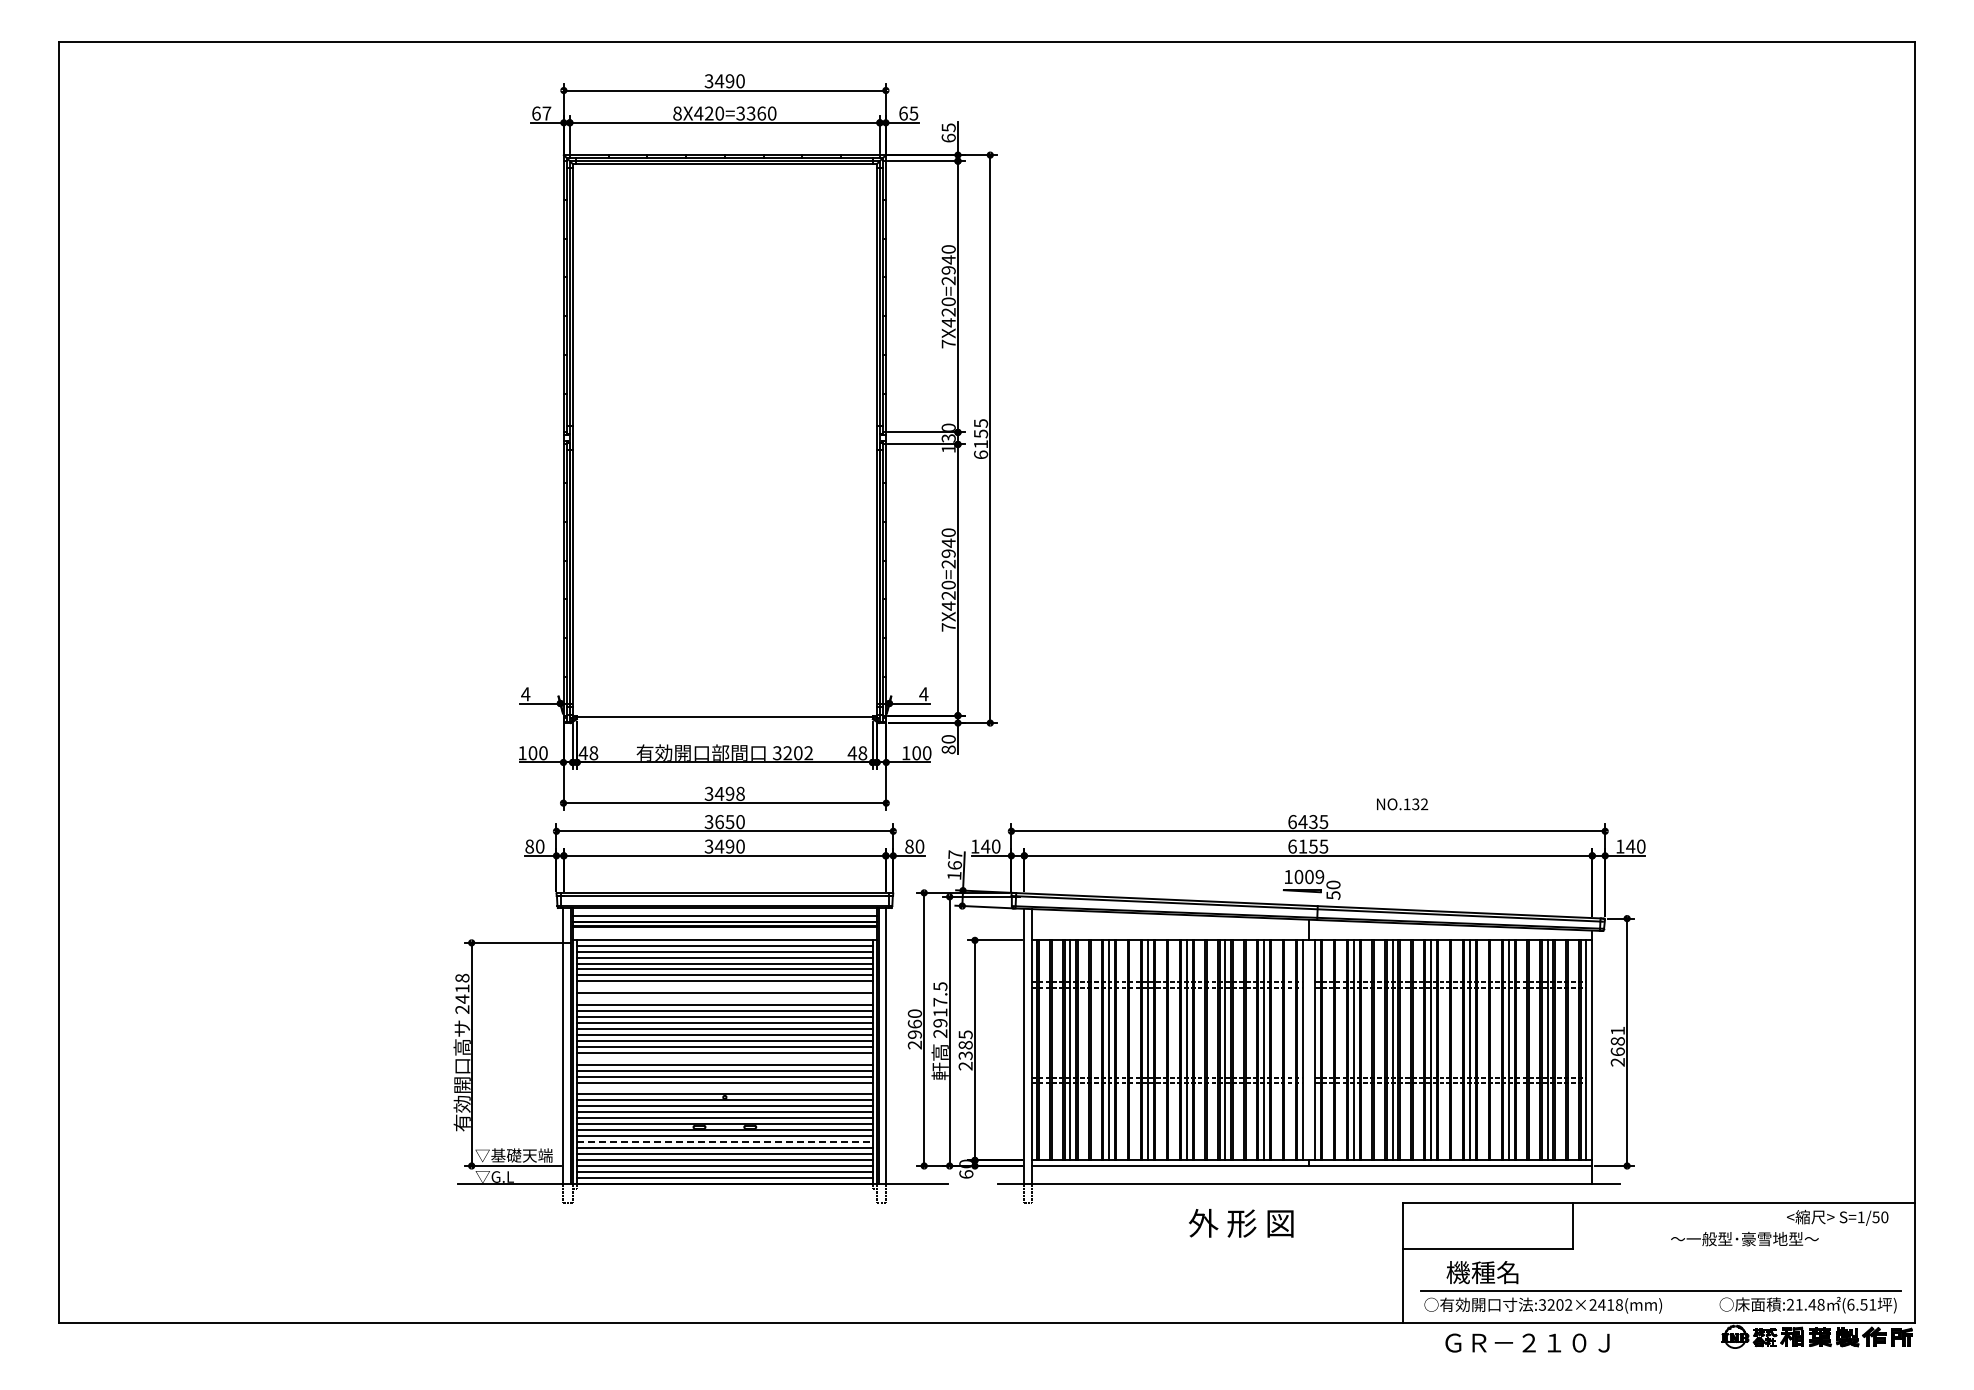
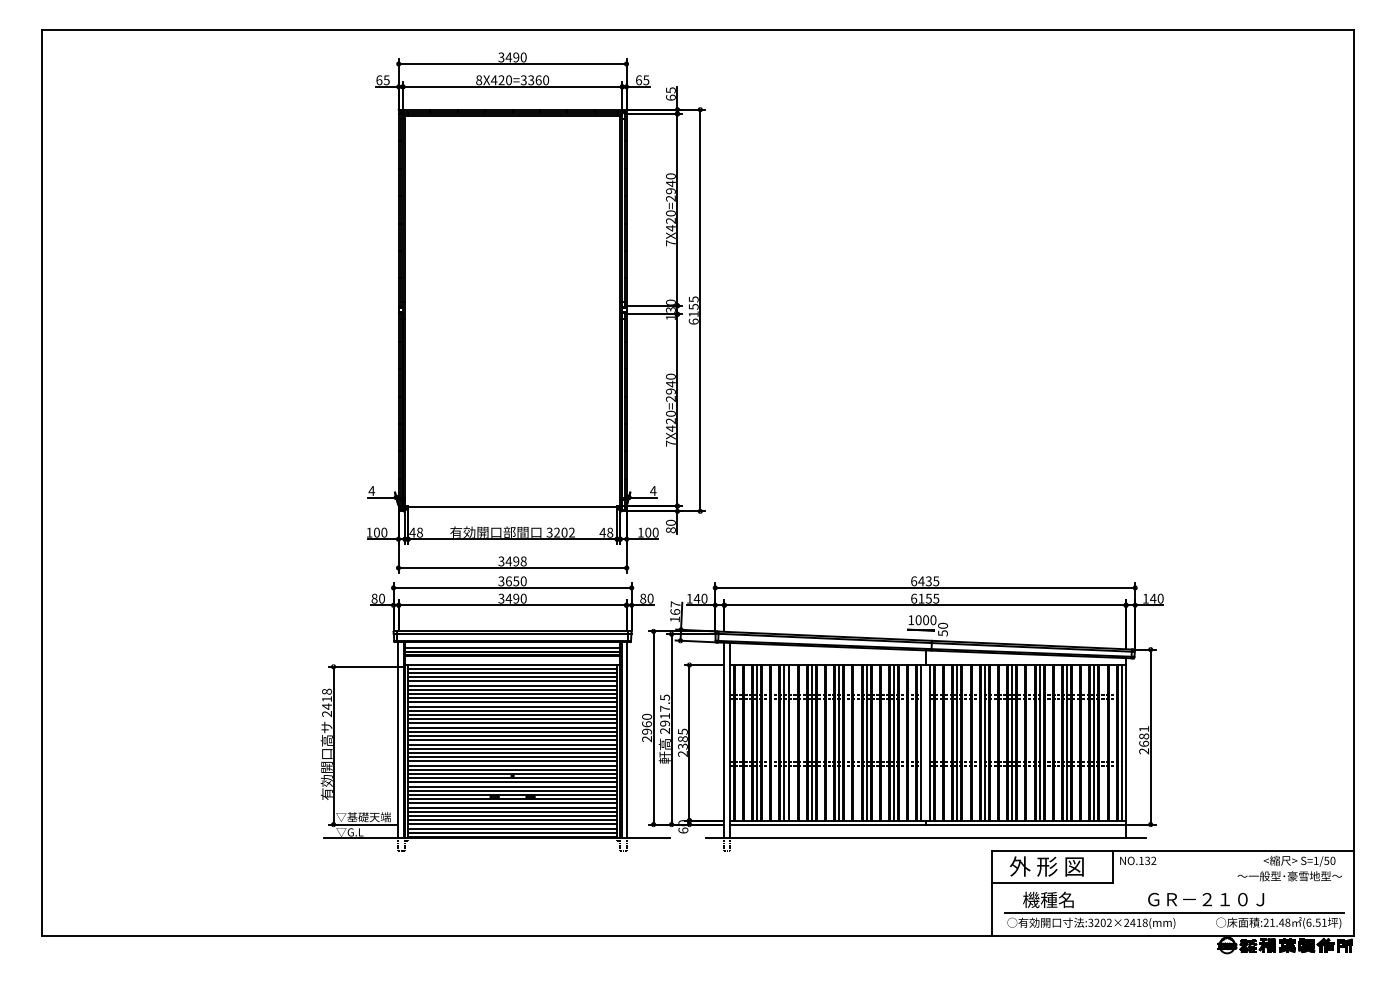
text: (546, 113) -> (386, 80), 67 -> 65
text: (1402, 804) -> (1138, 861), moved
text: (1319, 877) -> (933, 620), 1009 -> 1000
line: (724, 987) -> (512, 698), added
line: (724, 999) -> (512, 706), added
line: (724, 1058) -> (512, 748), added
line: (724, 1088) -> (512, 769), added
line: (724, 1142) -> (512, 807), dashed -> solid
text: (1241, 1223) -> (1047, 866), moved
text: (1744, 1238) -> (1289, 875), moved
text: (1527, 1342) -> (1206, 899), moved

